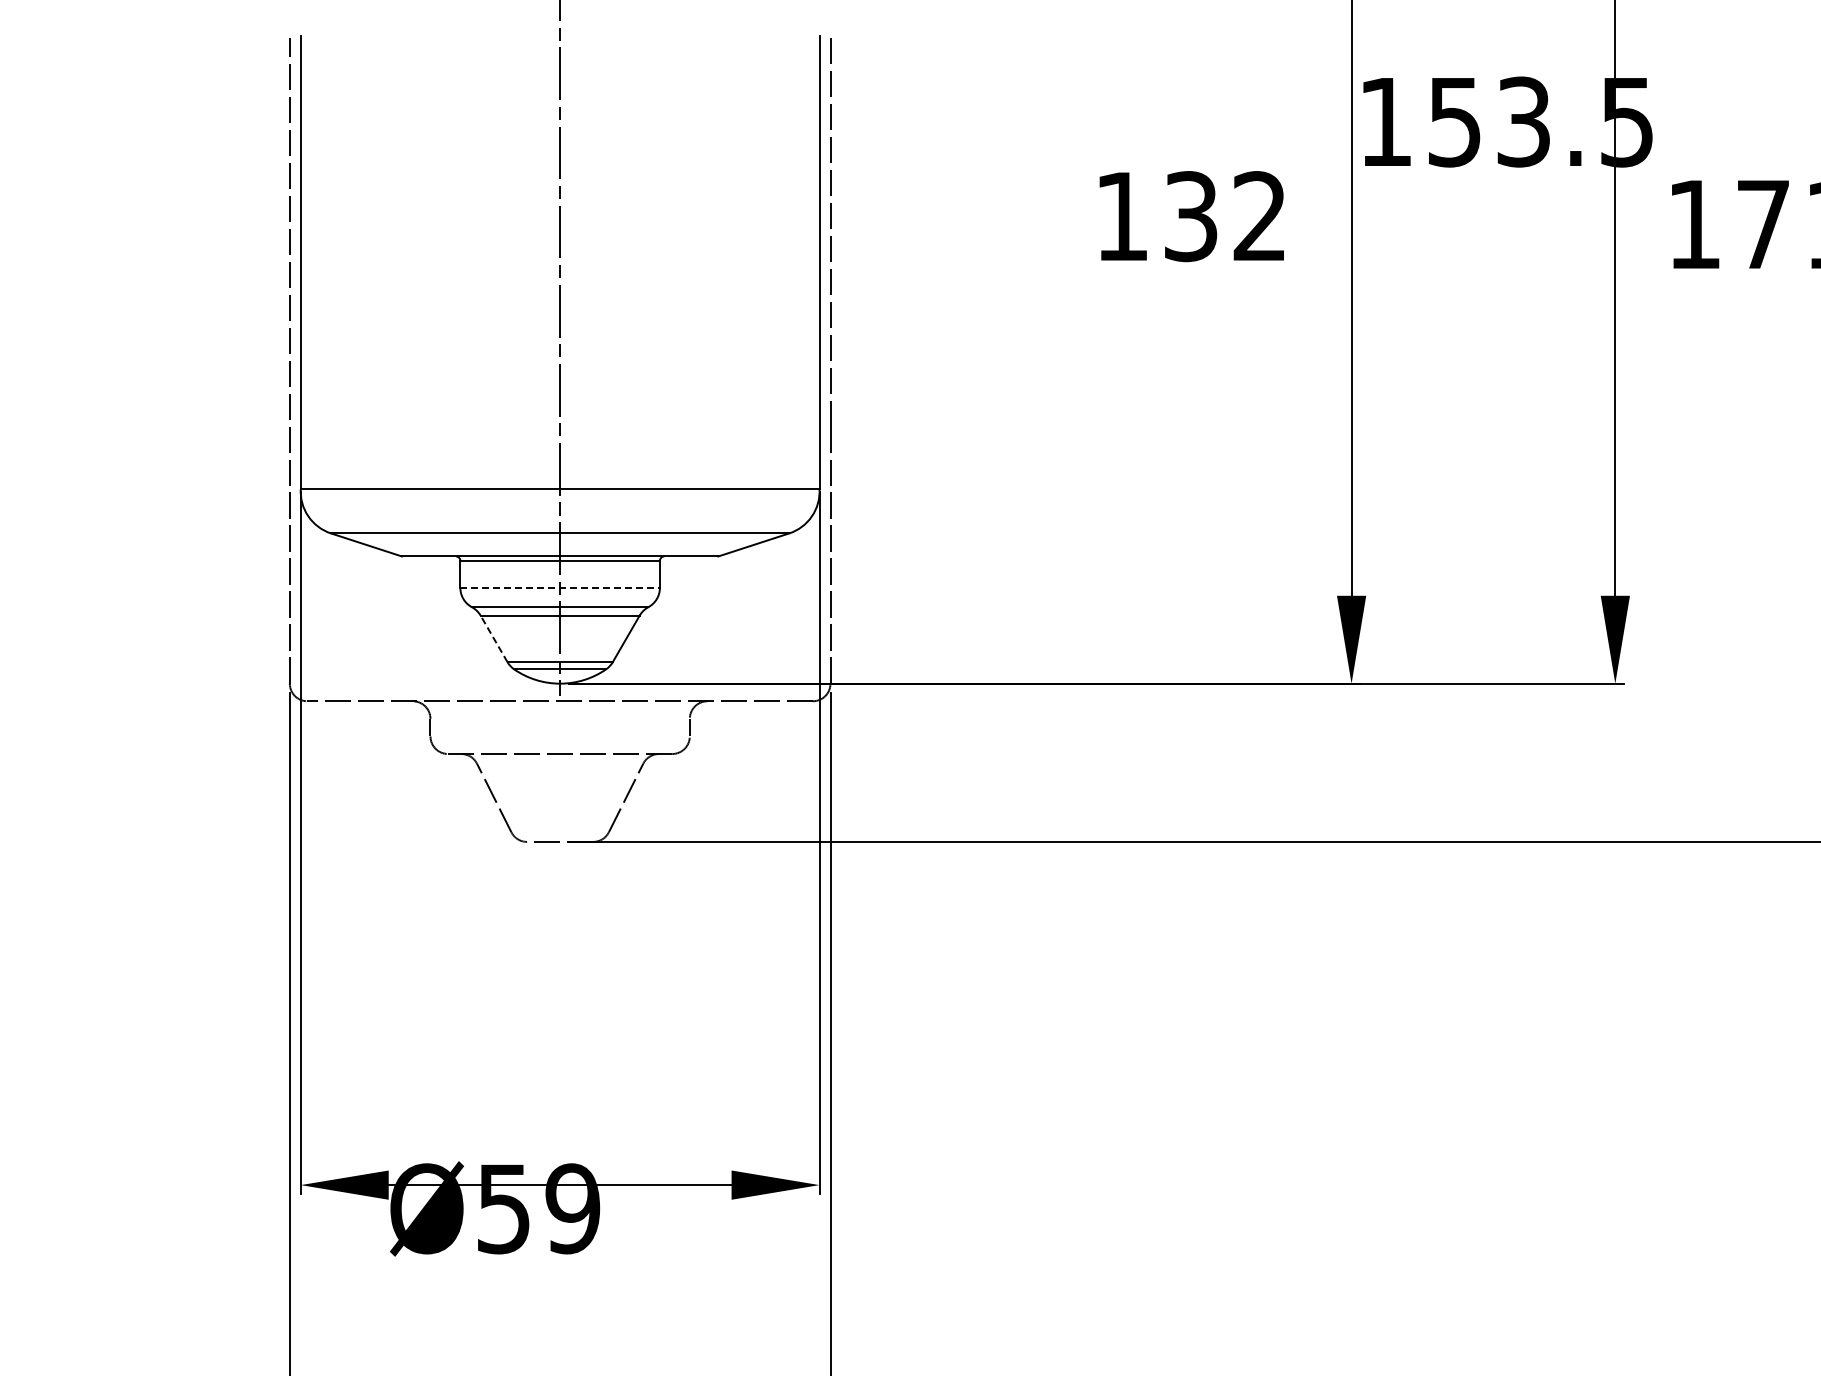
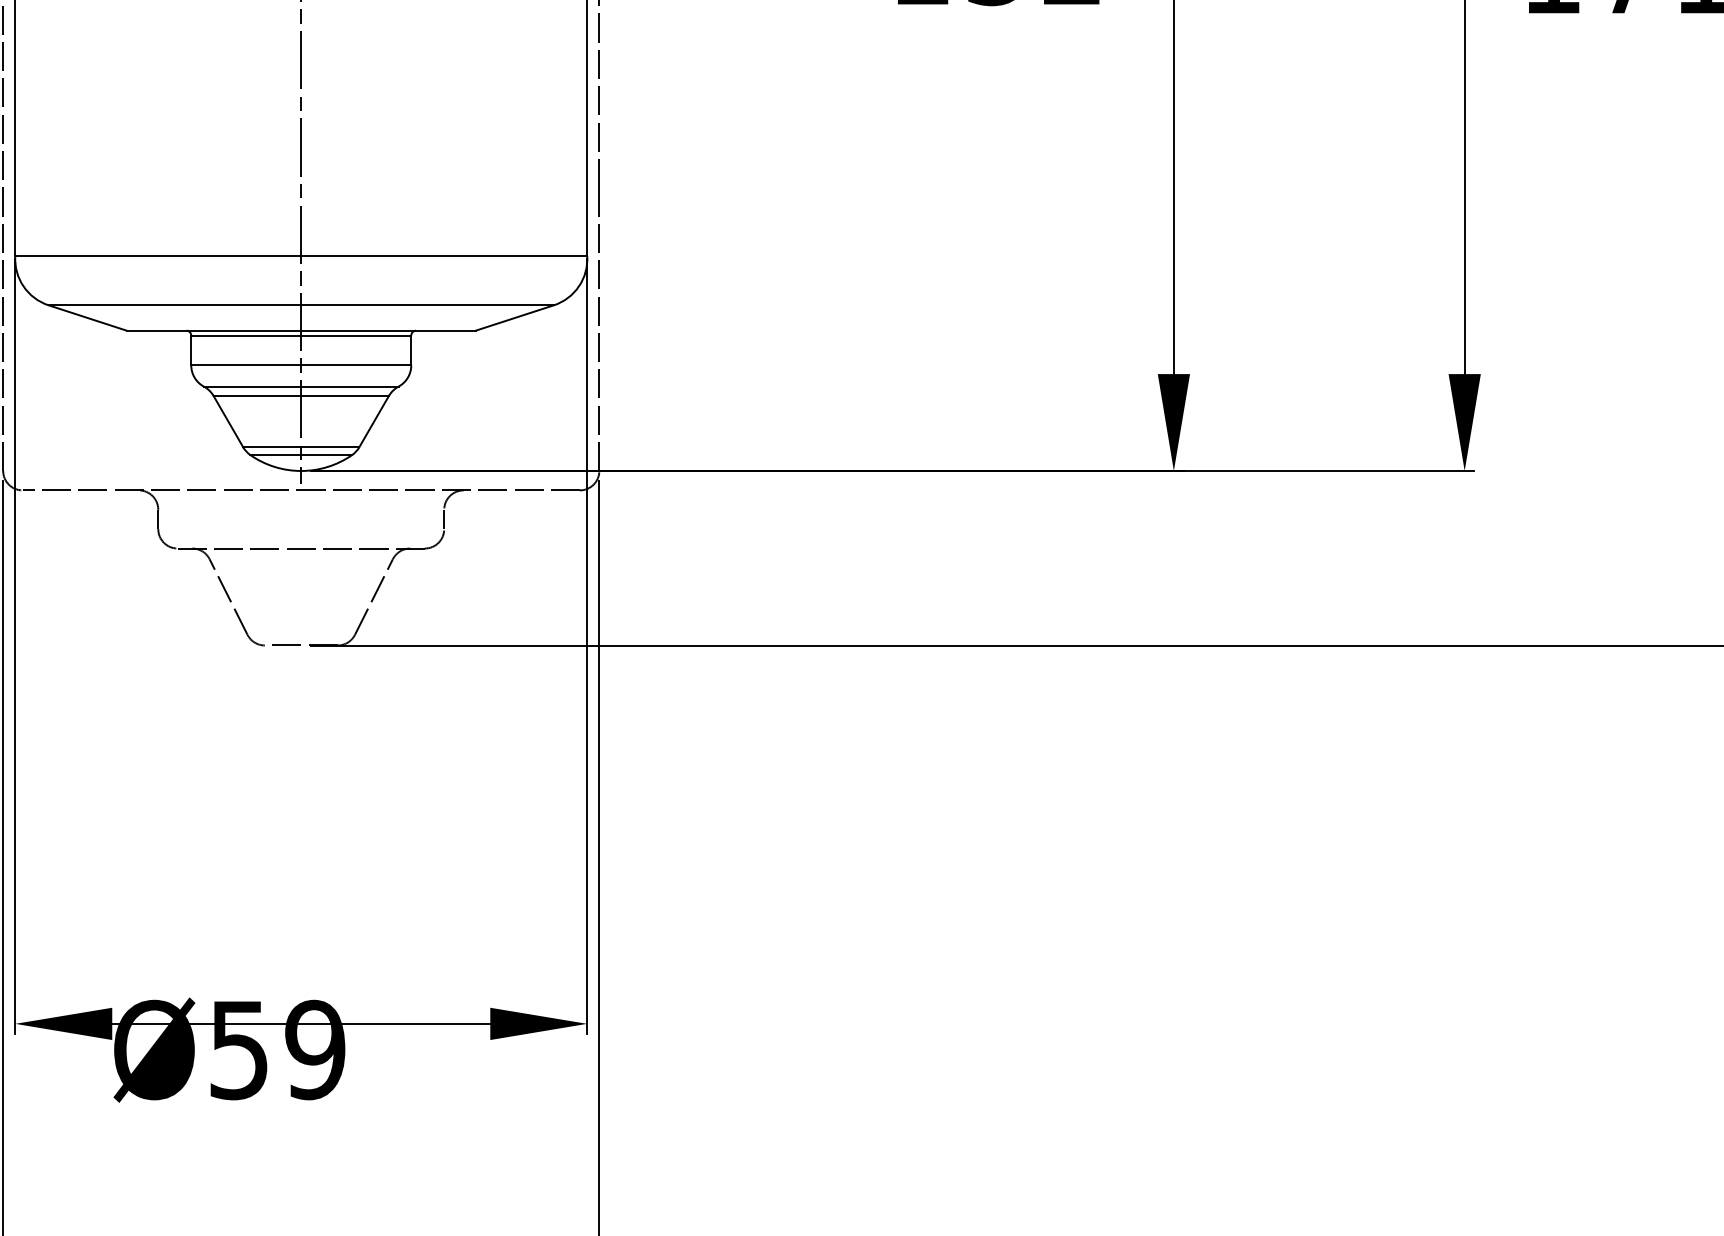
line: (560, 587) -> (301, 364), dashed -> solid
line: (494, 638) -> (228, 421), dashed -> solid

